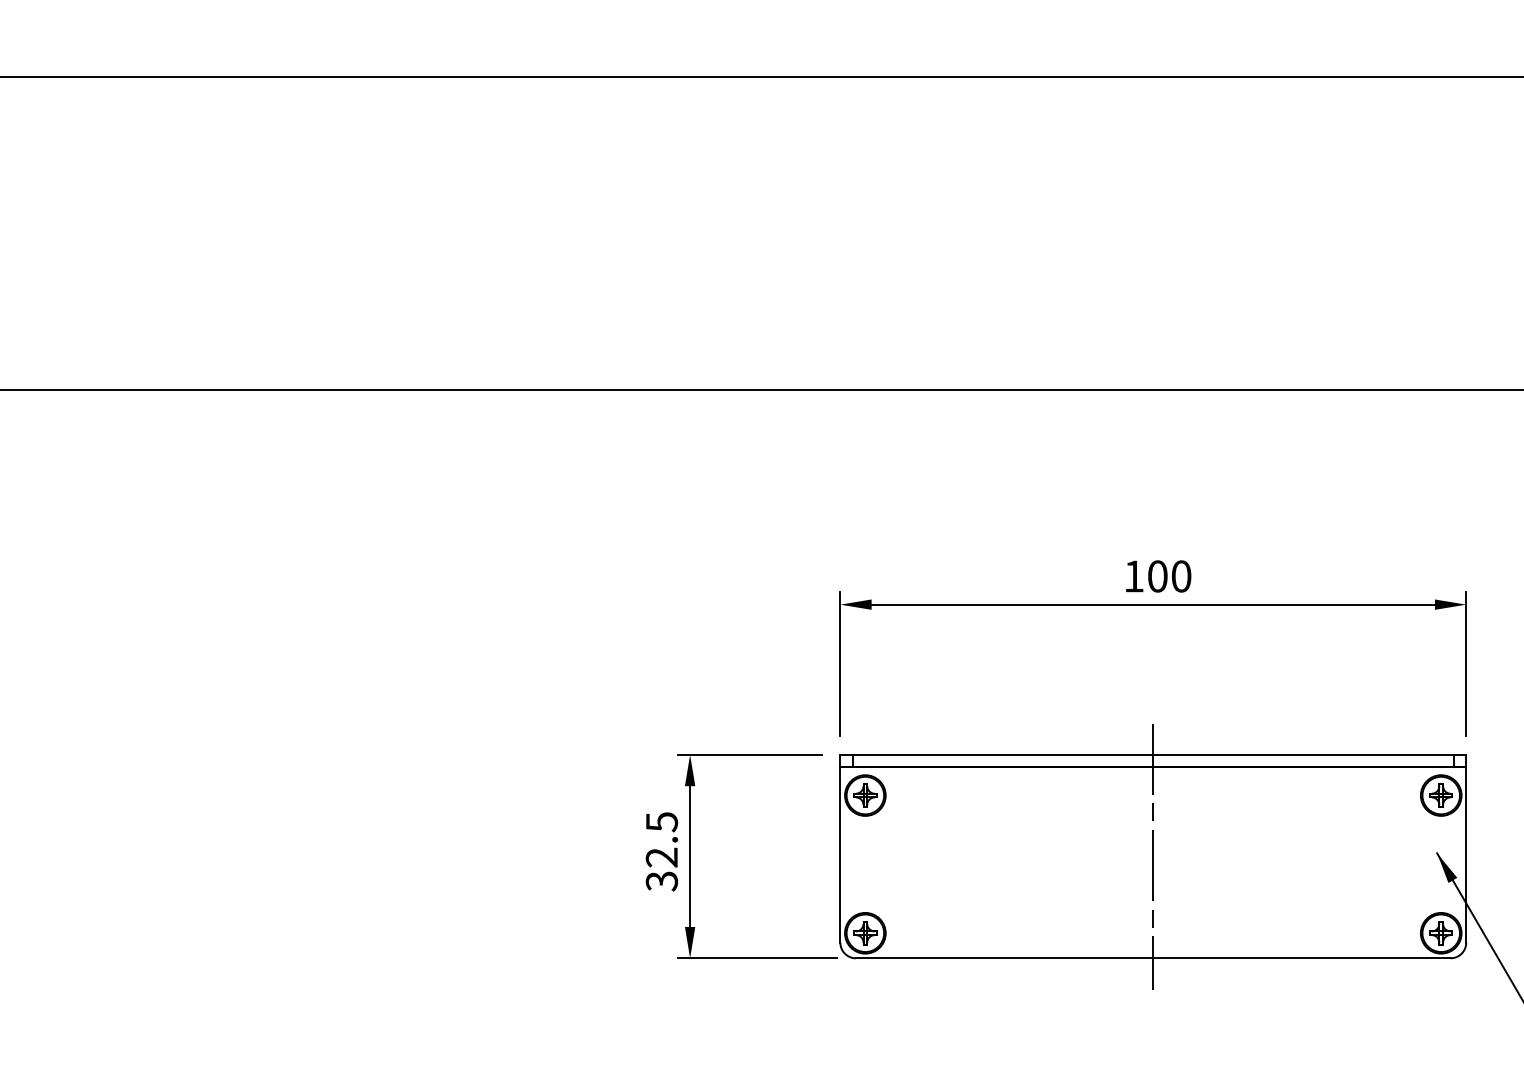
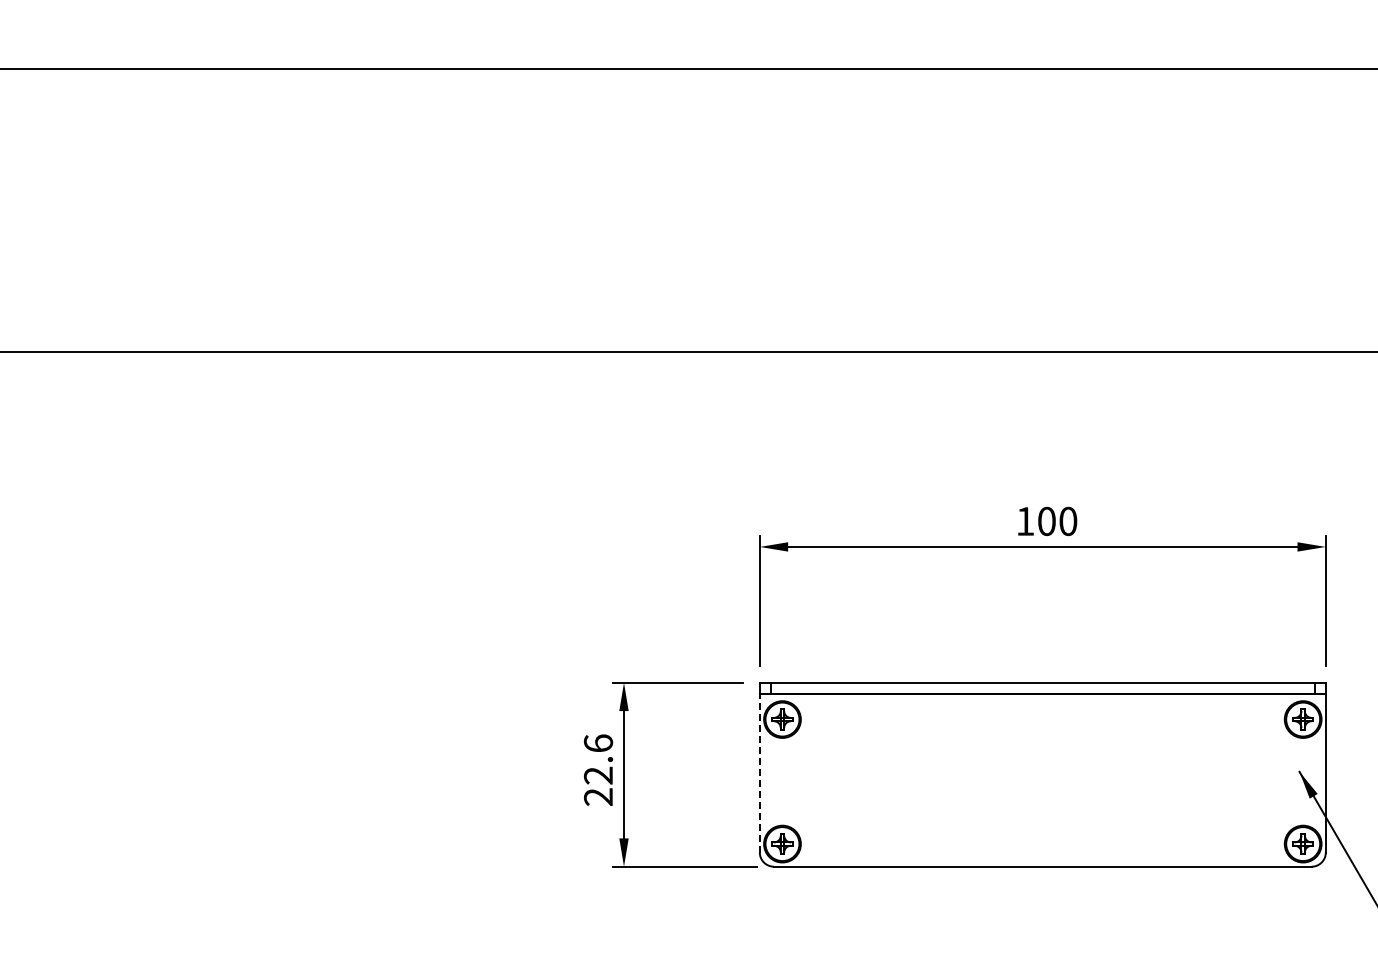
text: (661, 851) -> (598, 770), 32.5 -> 22.6
line: (839, 854) -> (759, 772), solid -> dashed
line: (1152, 856) -> (1042, 774), removed

